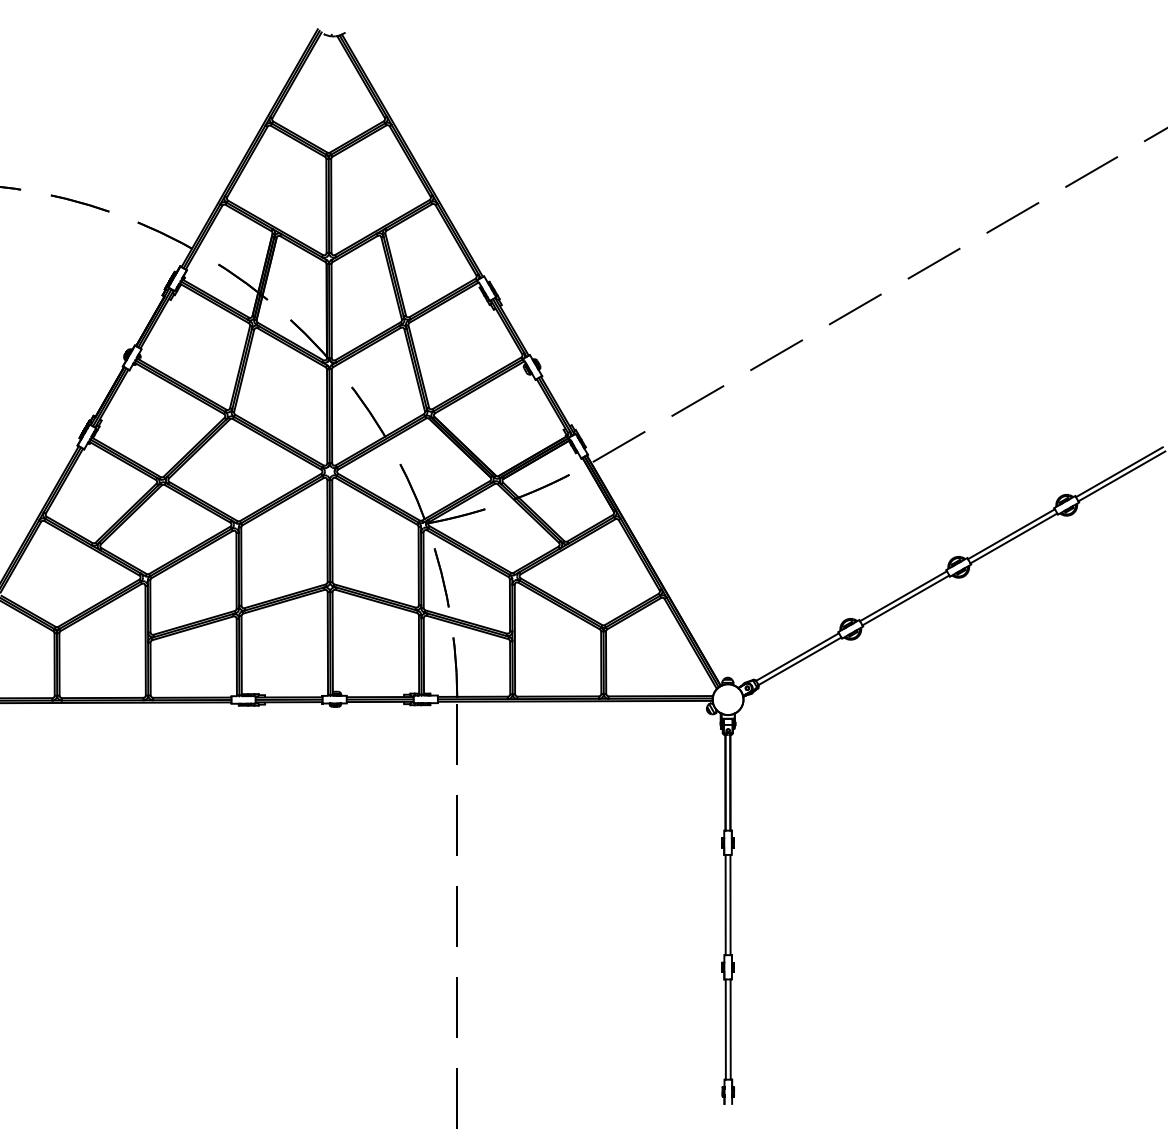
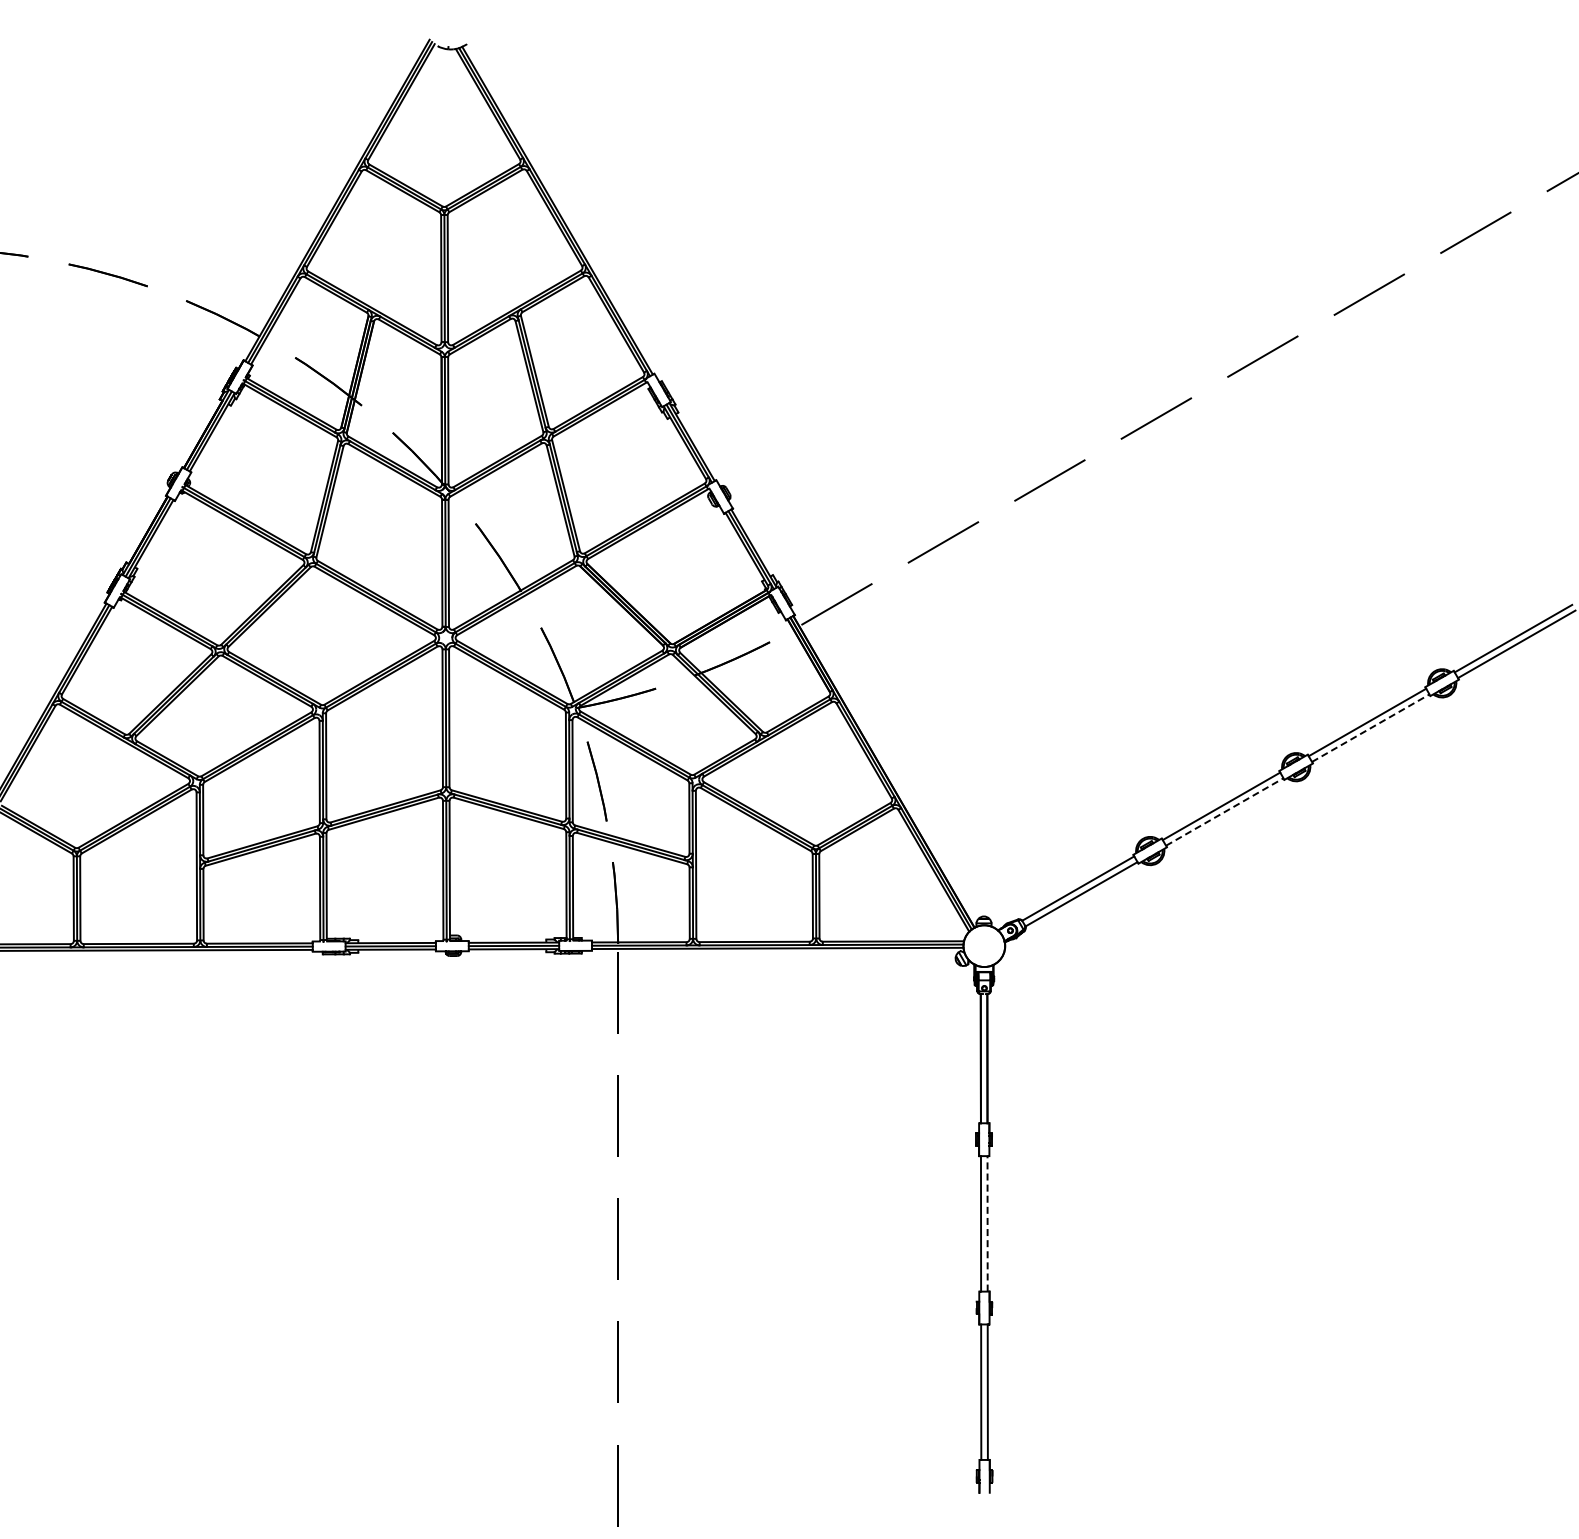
line: (1013, 538) -> (1370, 728), solid -> dashed
line: (905, 600) -> (1224, 812), solid -> dashed
line: (730, 904) -> (987, 1223), solid -> dashed

